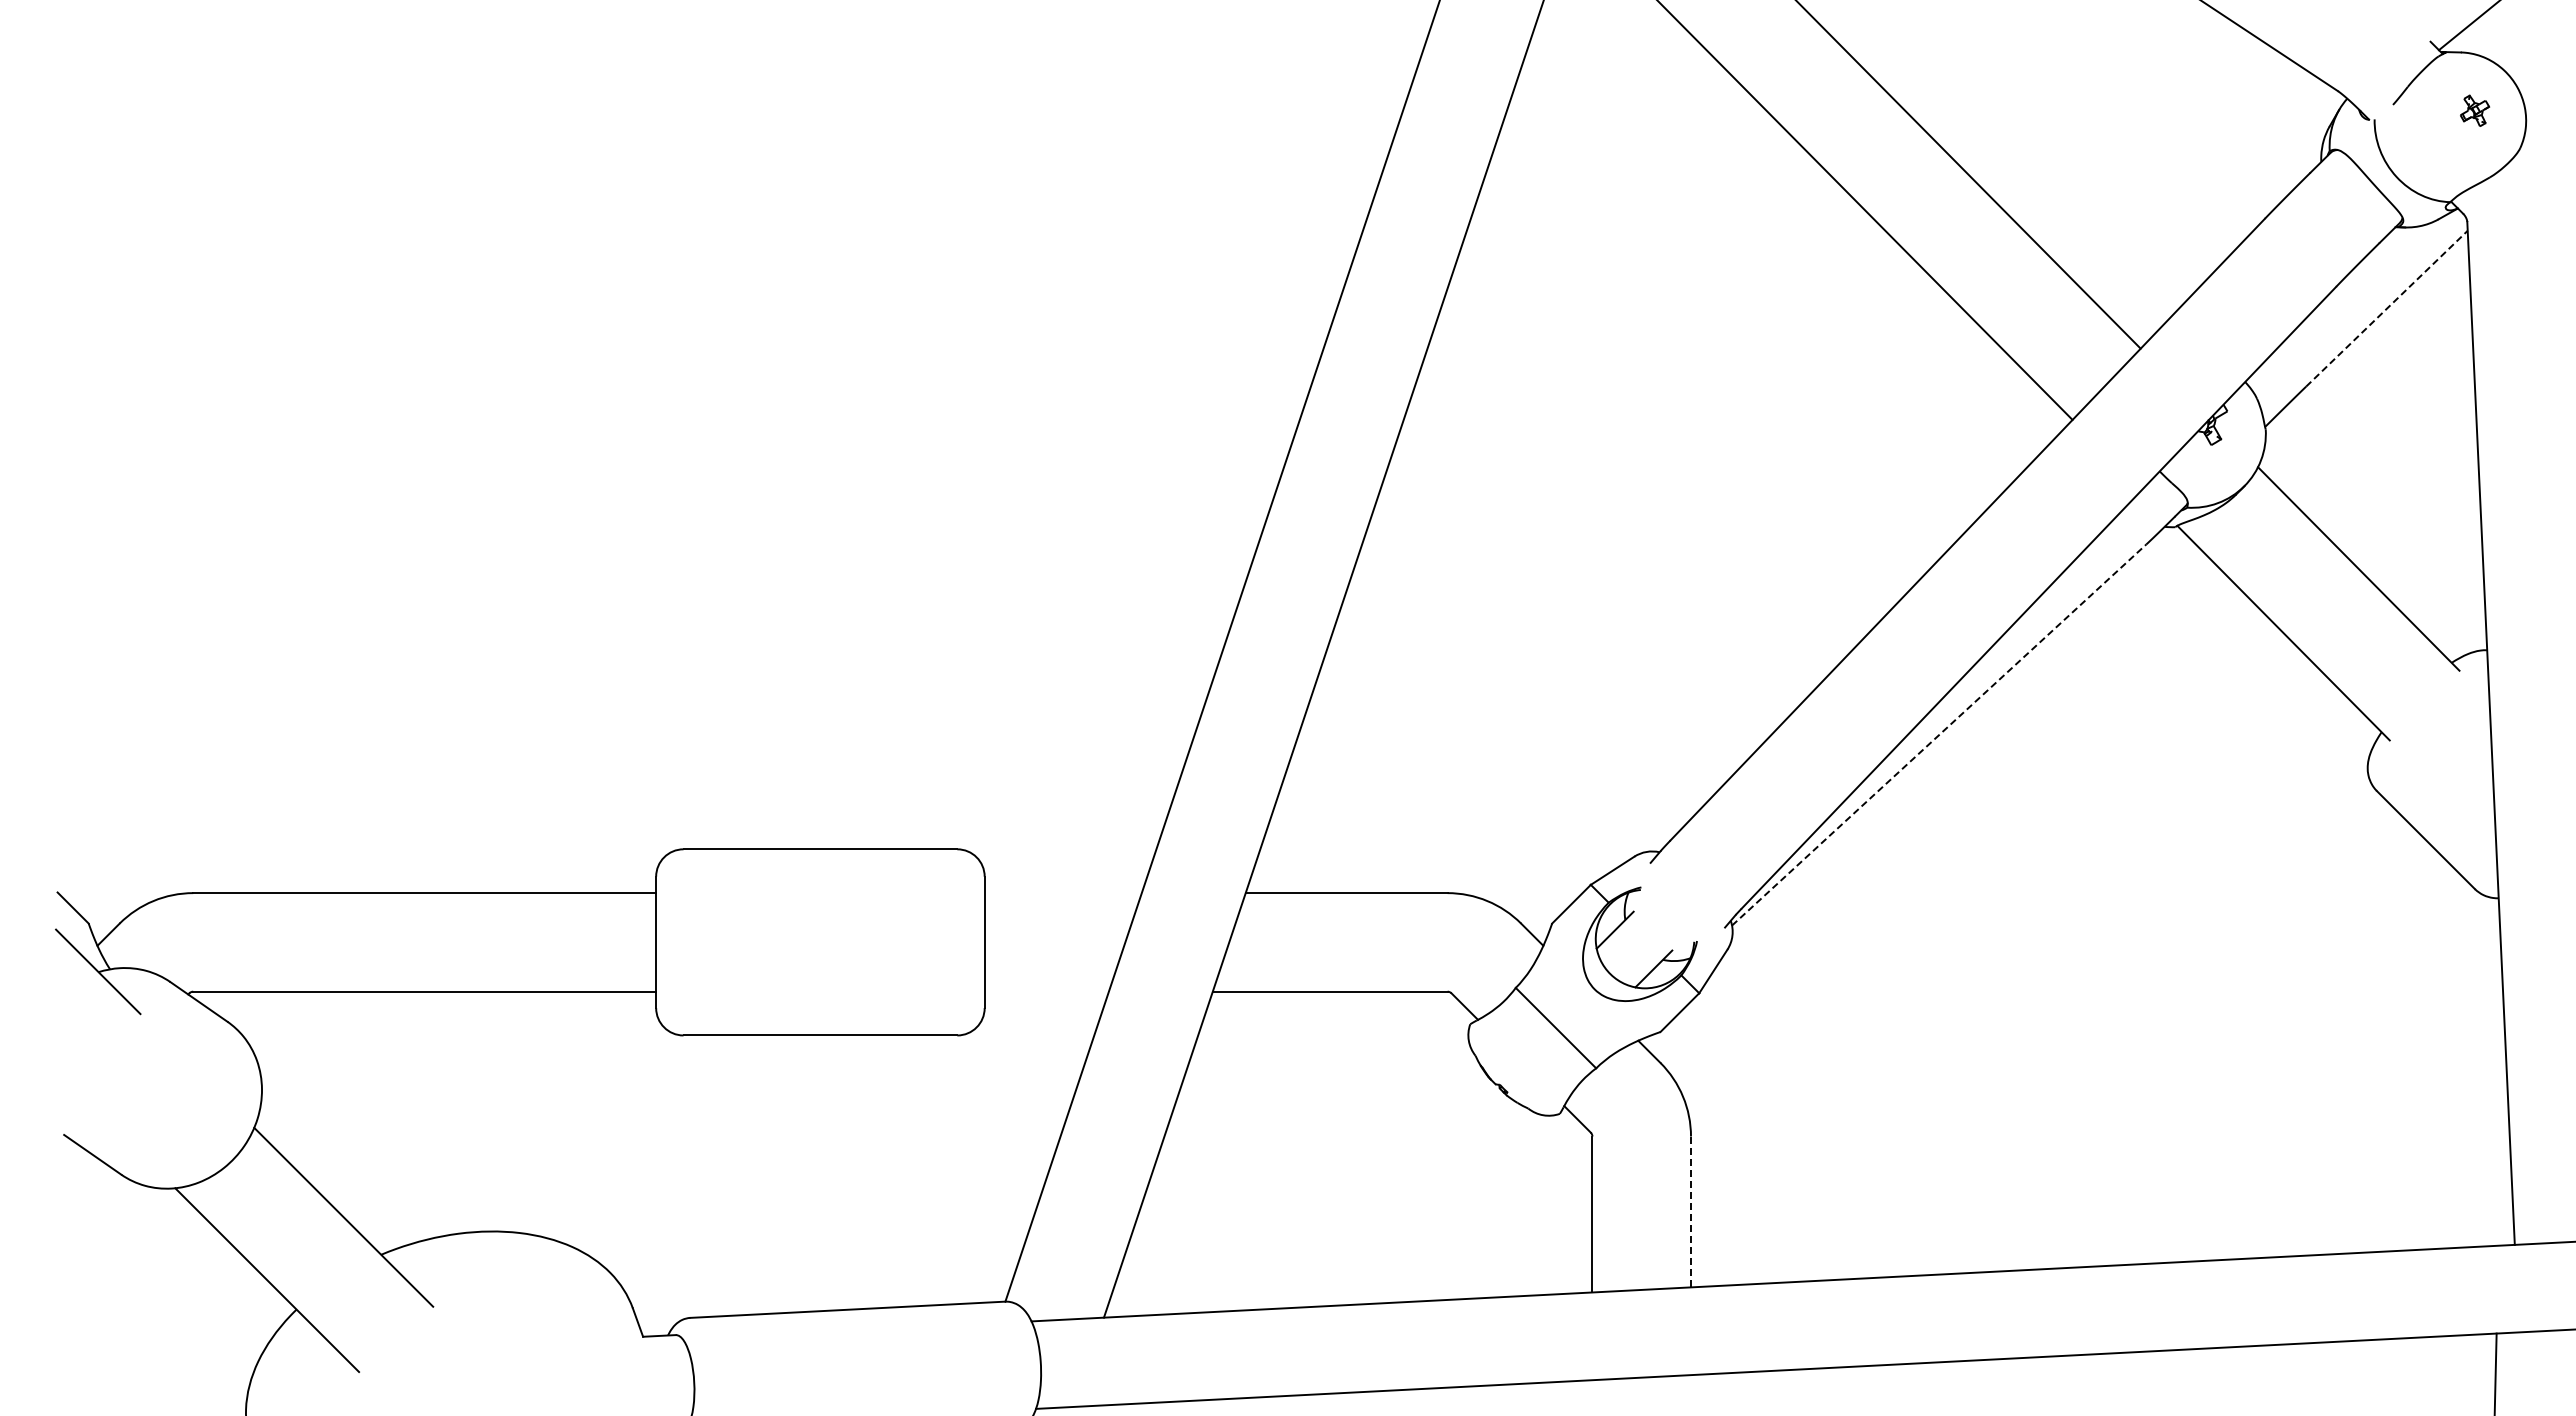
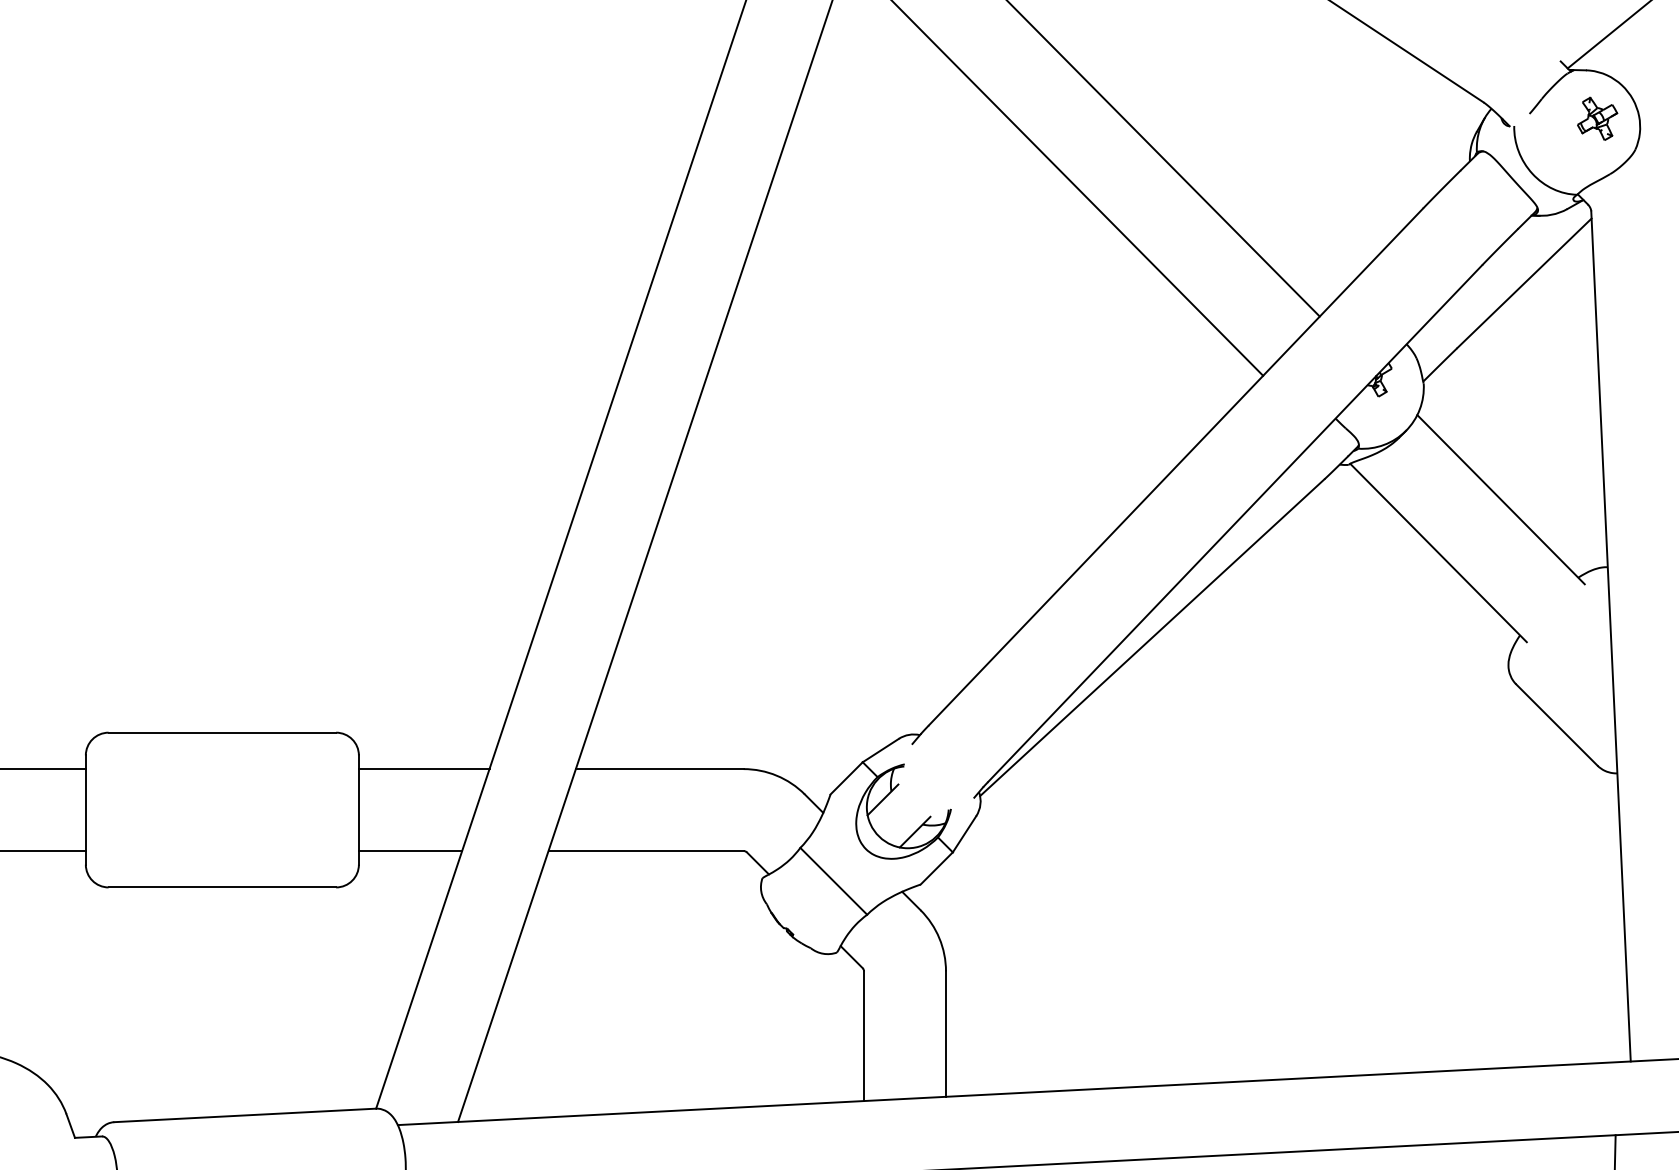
part: (2474, 110) -> (1597, 118), size x1.67
line: (2387, 308) -> (1524, 283), dashed -> solid
line: (1939, 734) -> (1152, 637), dashed -> solid
line: (1062, 893) -> (423, 769), added
line: (1046, 991) -> (410, 850), added
line: (1691, 1211) -> (946, 1033), dashed -> solid

